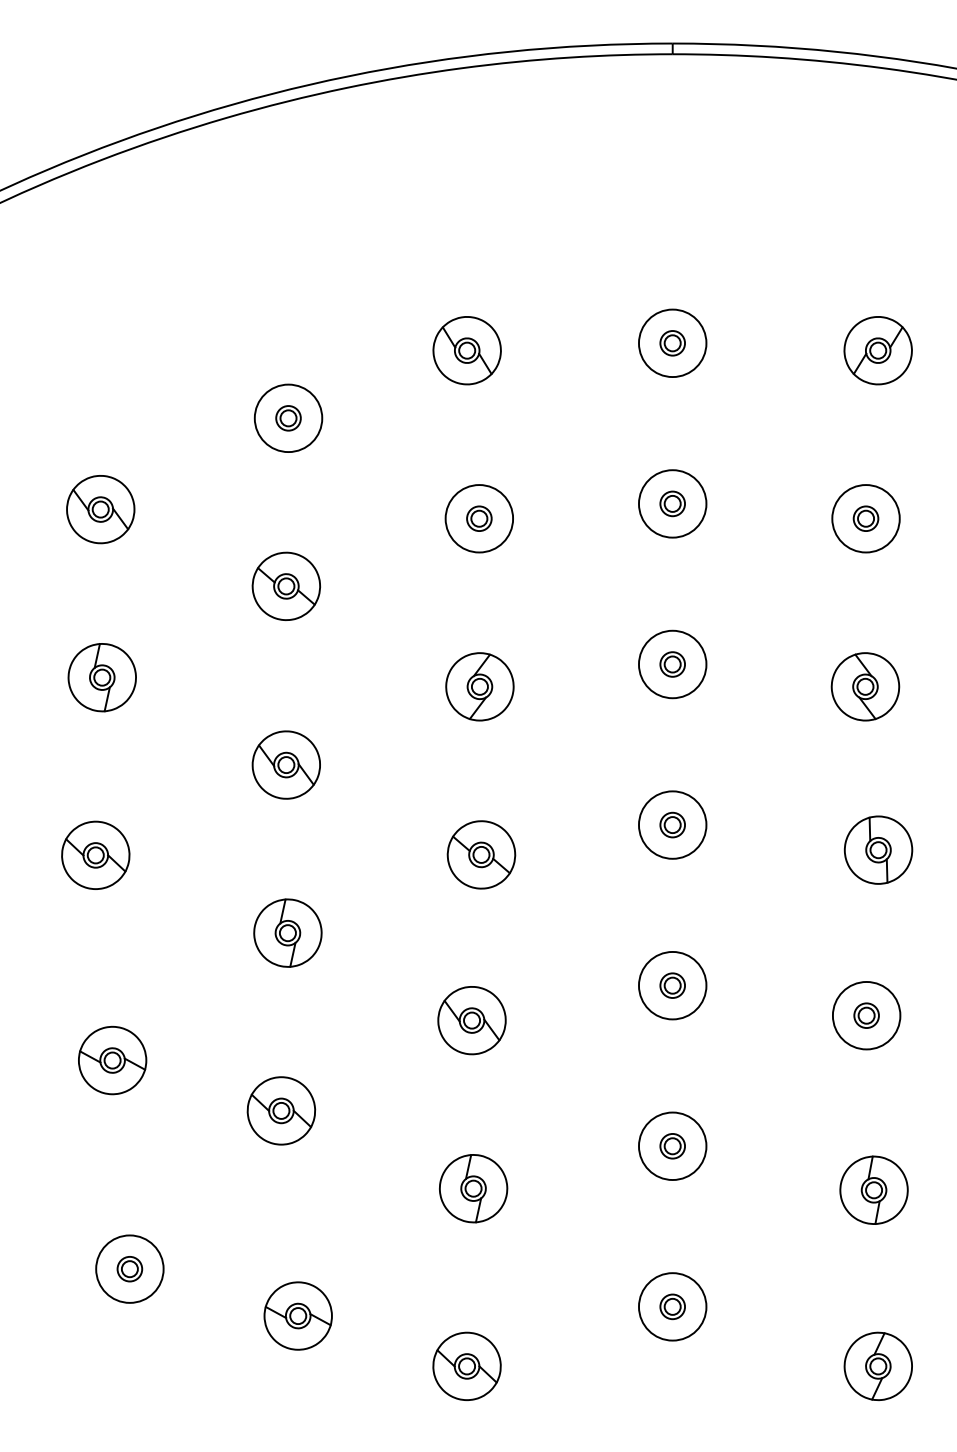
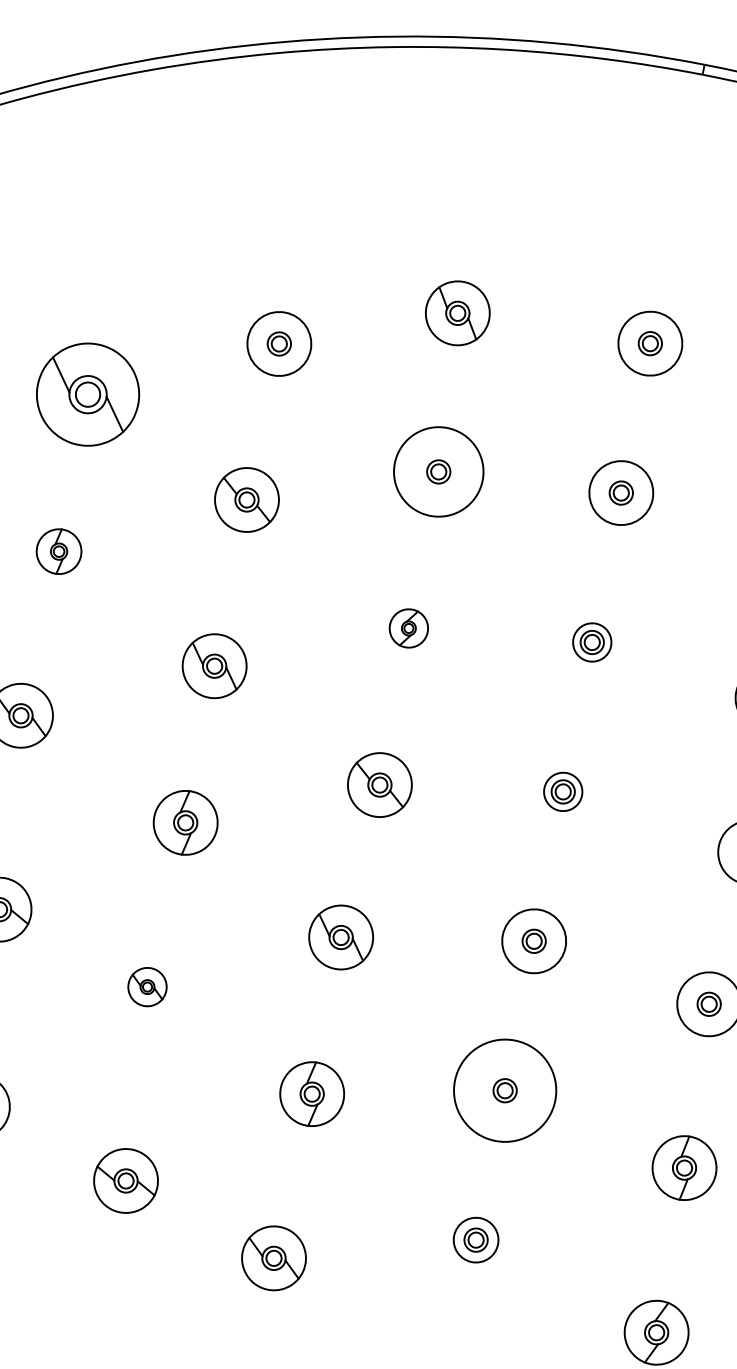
part: (100, 509) -> (87, 394), size x1.6
circle: (479, 518) -> (438, 471), size x1.4
circle: (672, 664) -> (592, 642), size x0.6
part: (101, 677) -> (58, 551), size x0.7
part: (479, 686) -> (408, 628), size x0.6
circle: (672, 824) -> (563, 791), size x0.6
part: (281, 1110) -> (147, 986), size x0.6
circle: (672, 1146) -> (504, 1090), size x1.6
circle: (672, 1306) -> (475, 1239), size x0.7

